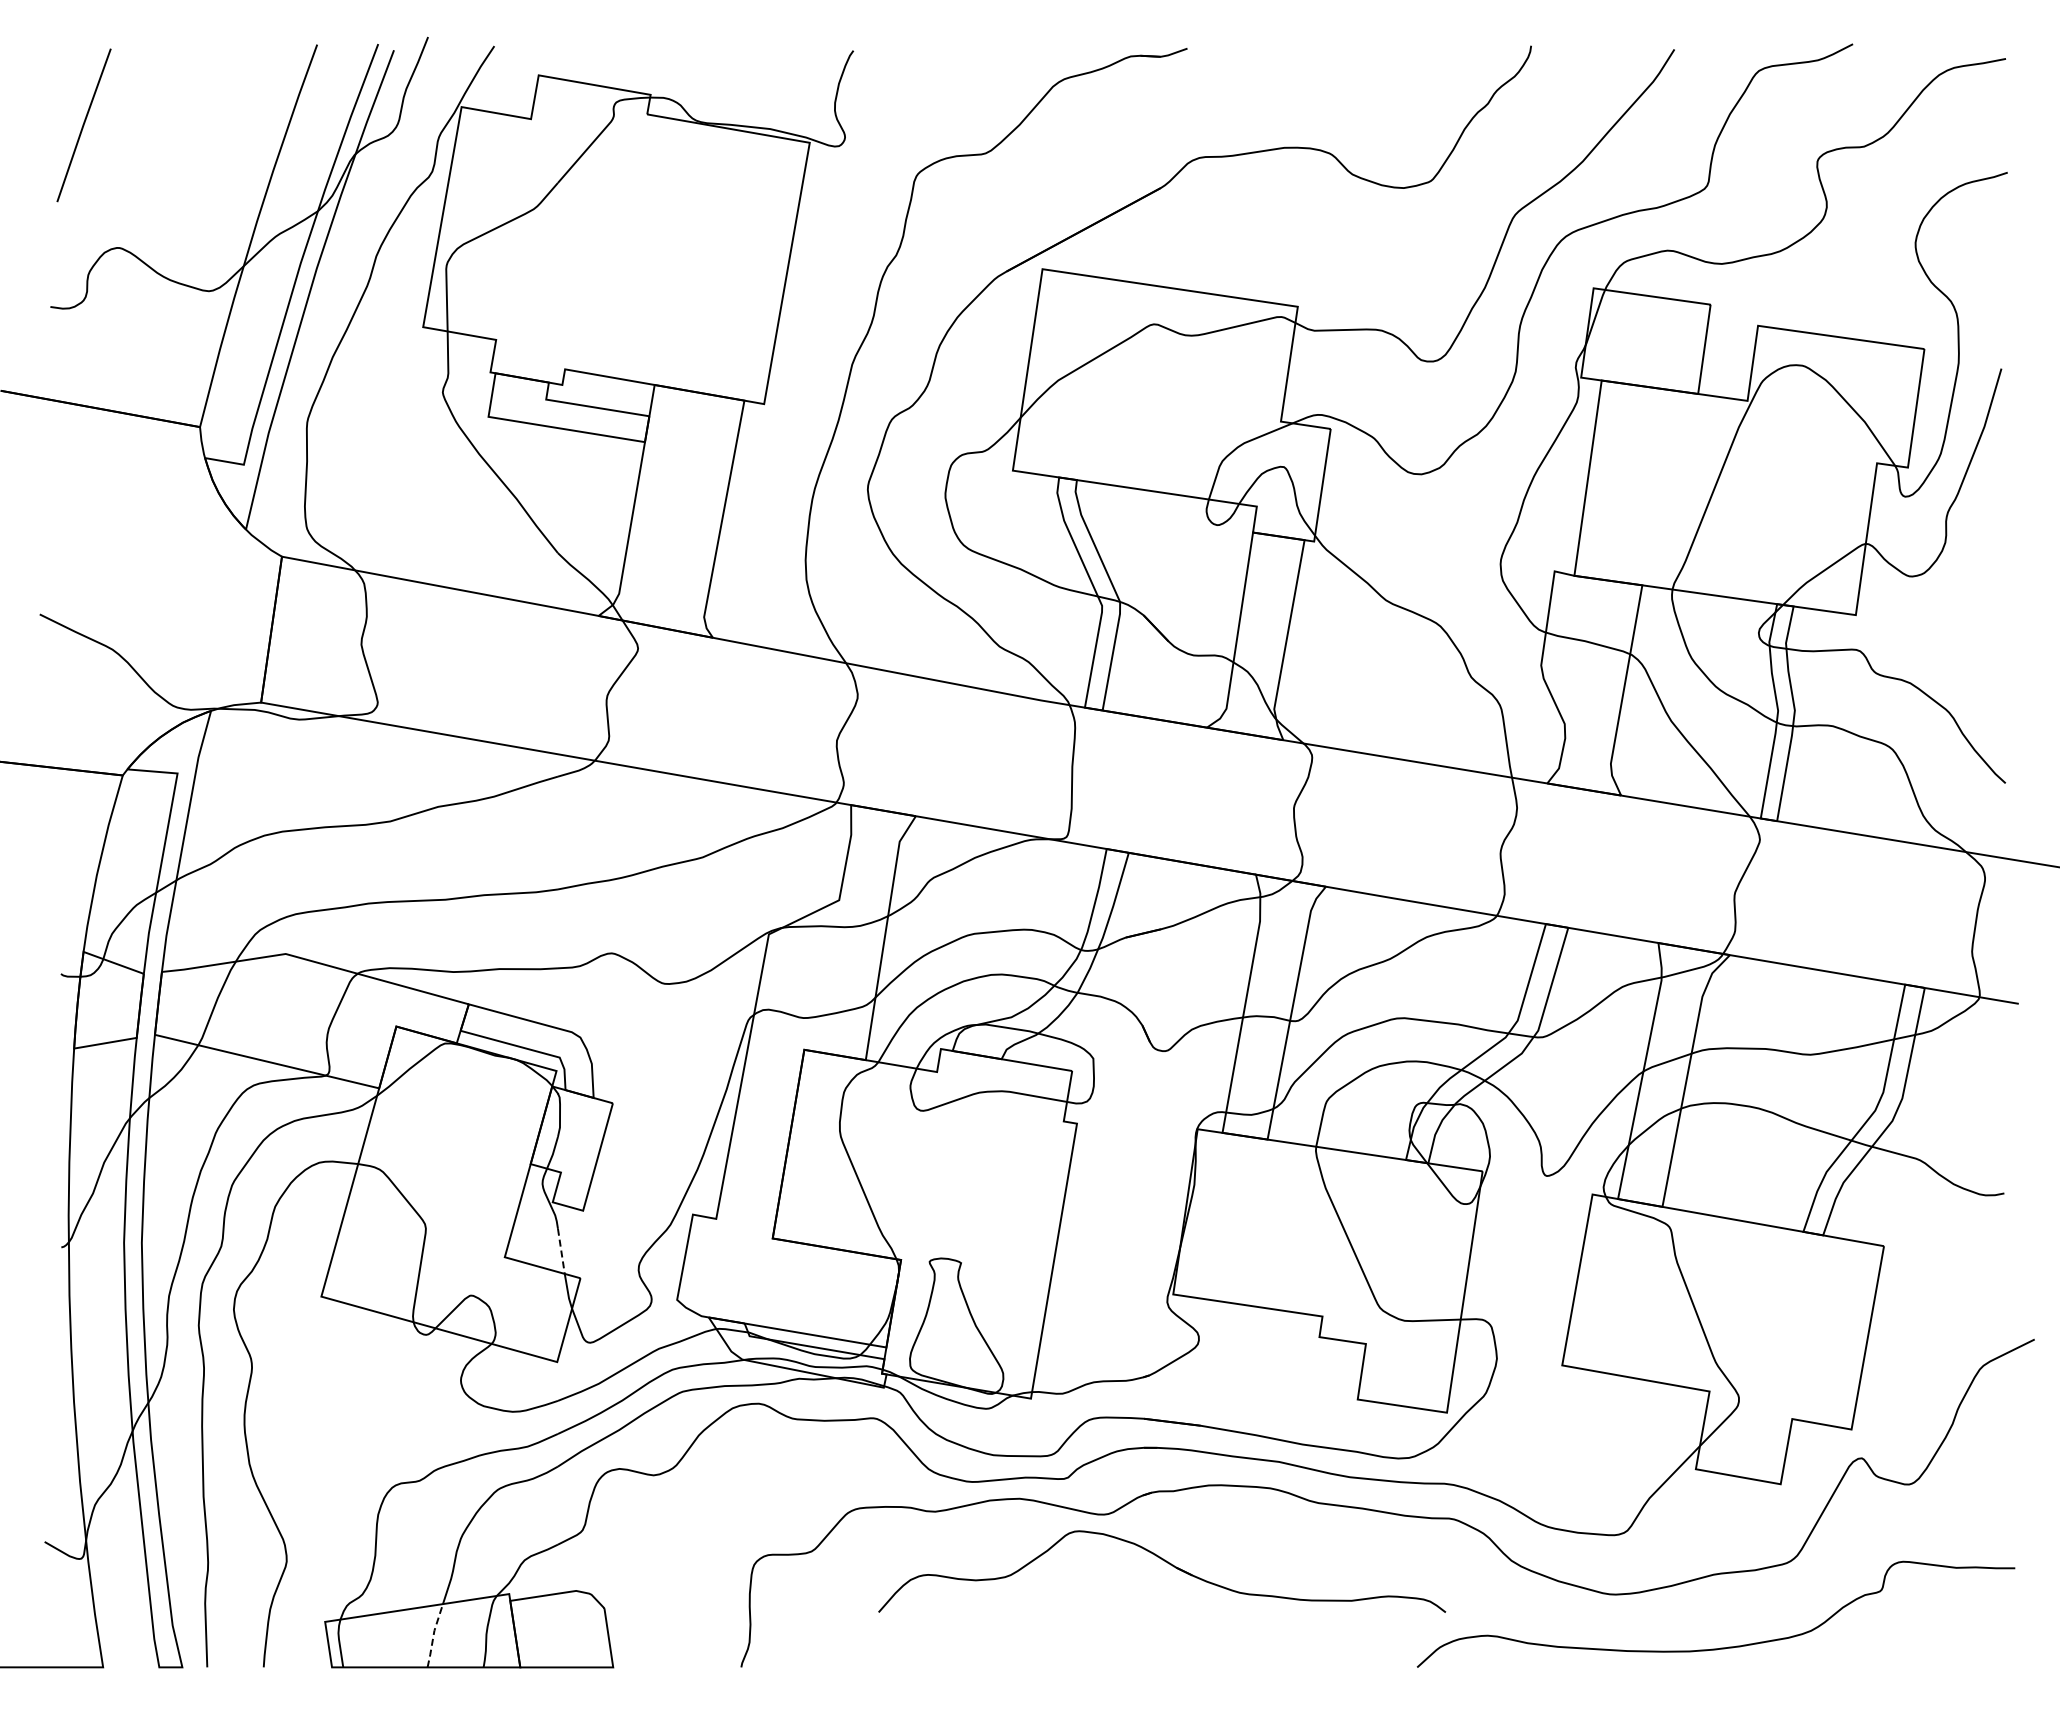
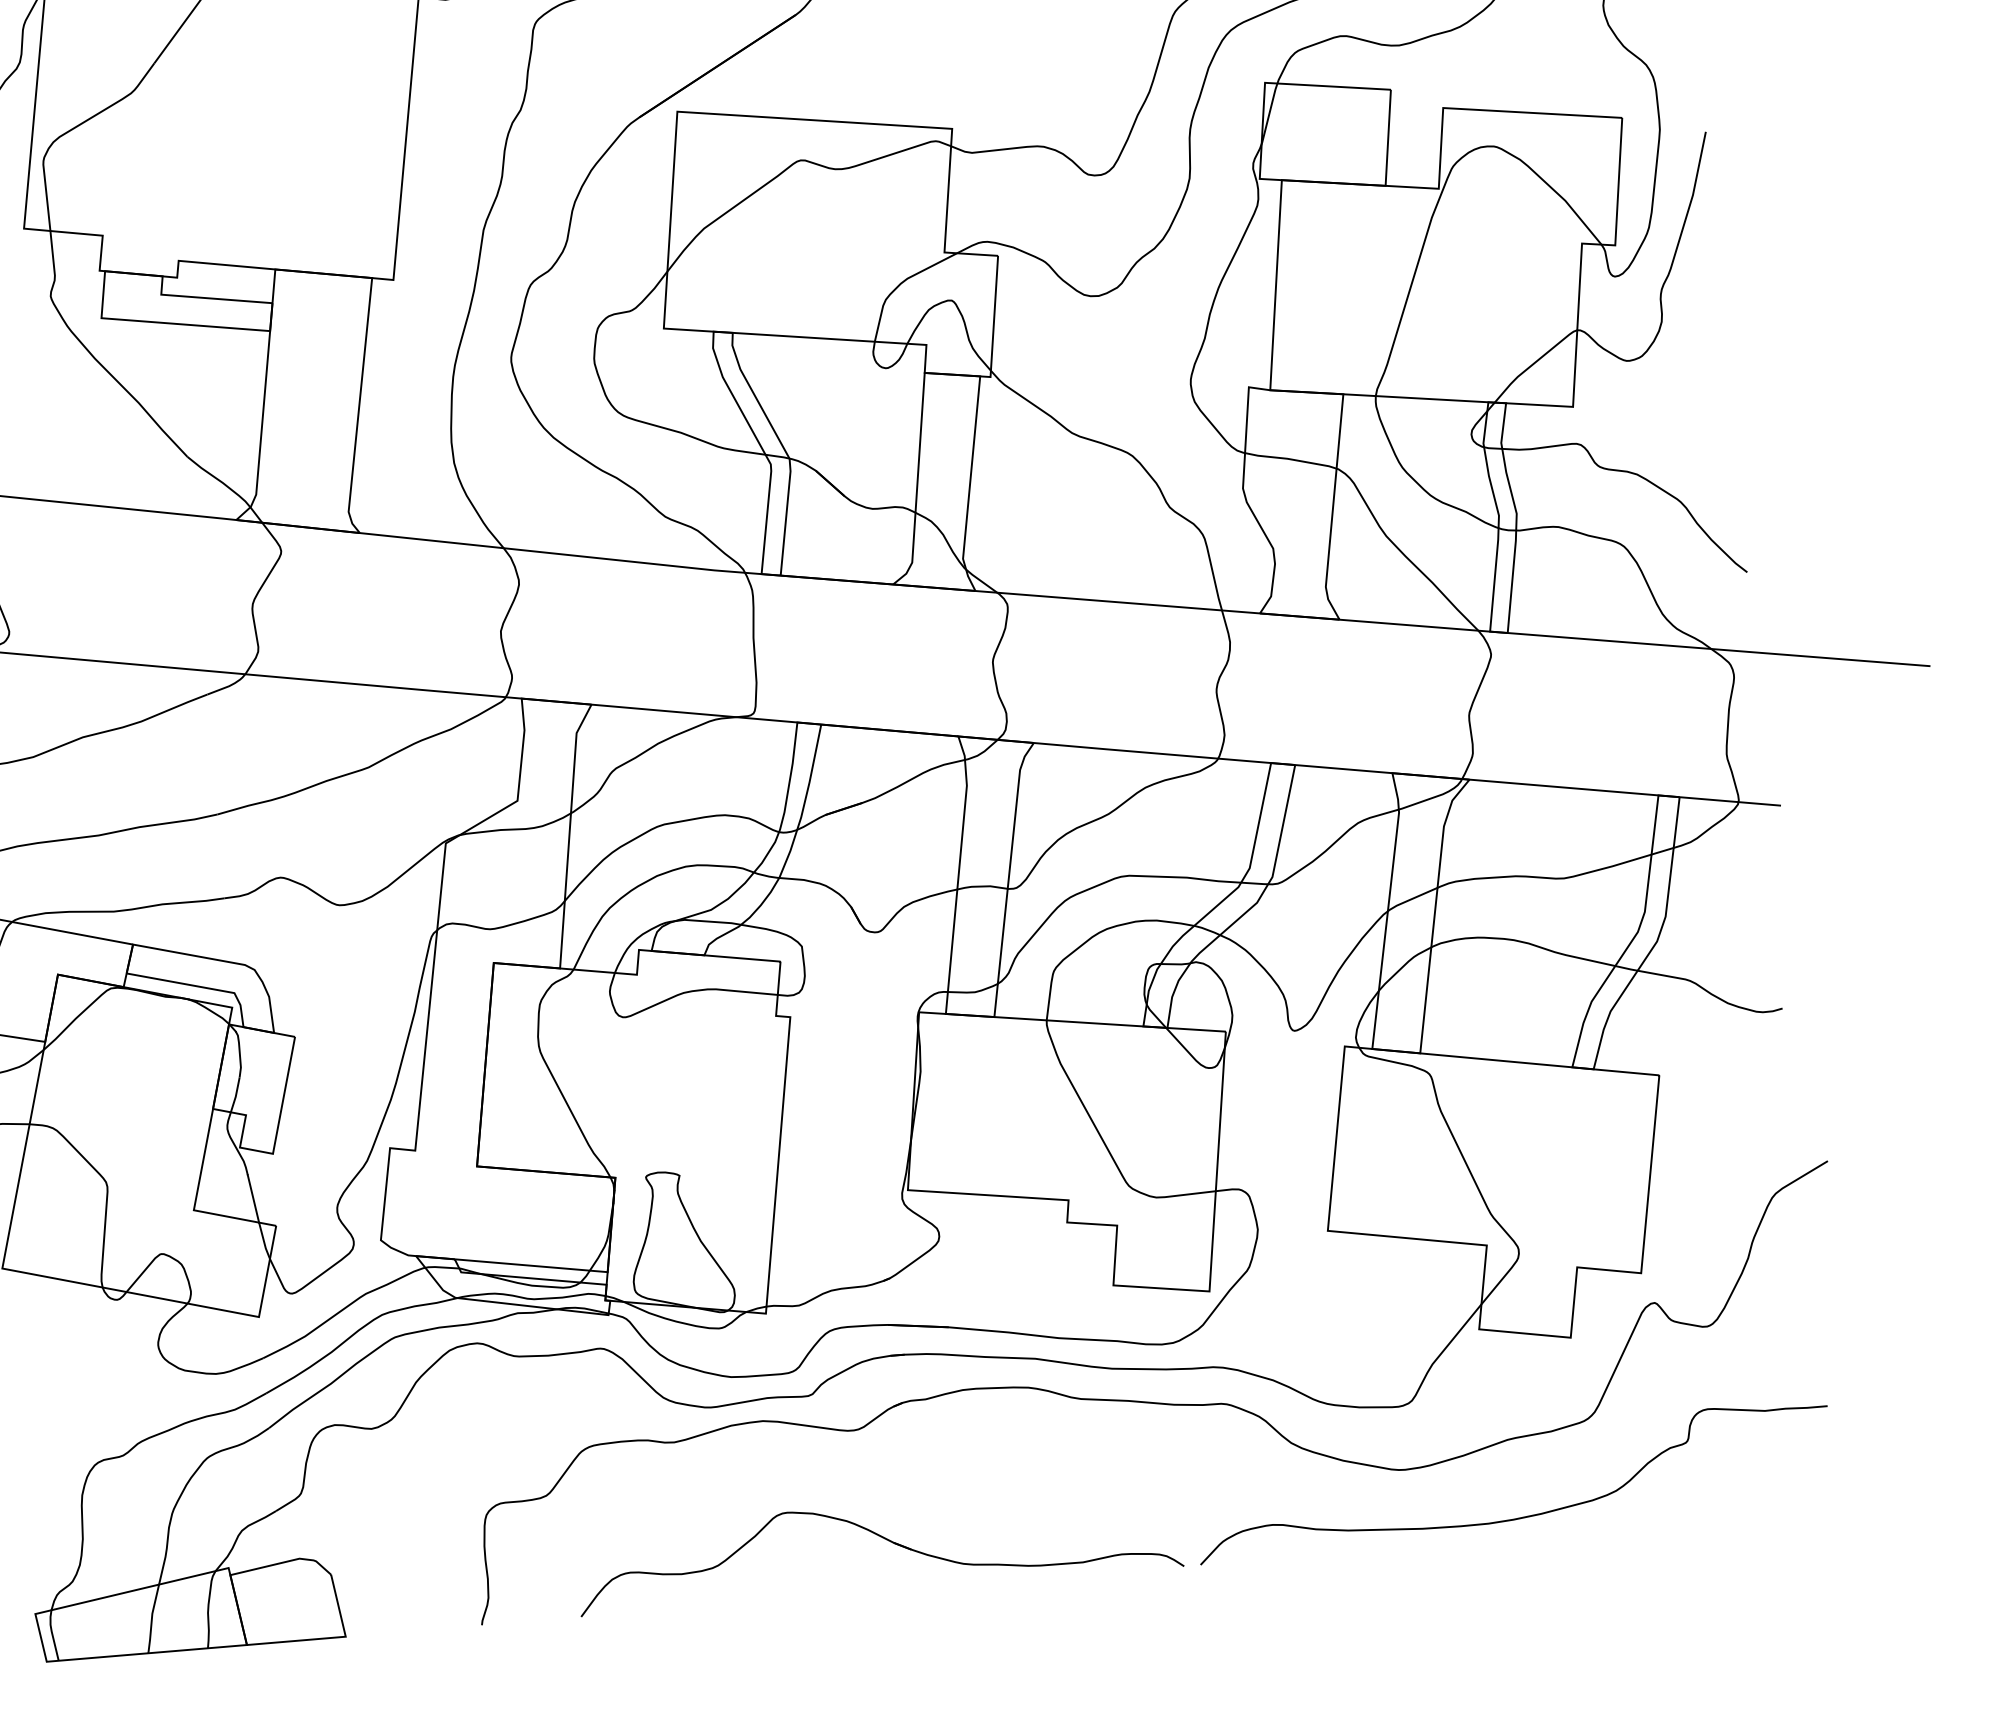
line: (561, 1251) -> (253, 1199), dashed -> solid
part: (1167, 1563) -> (883, 1539), moved
line: (433, 1635) -> (151, 1618), dashed -> solid

